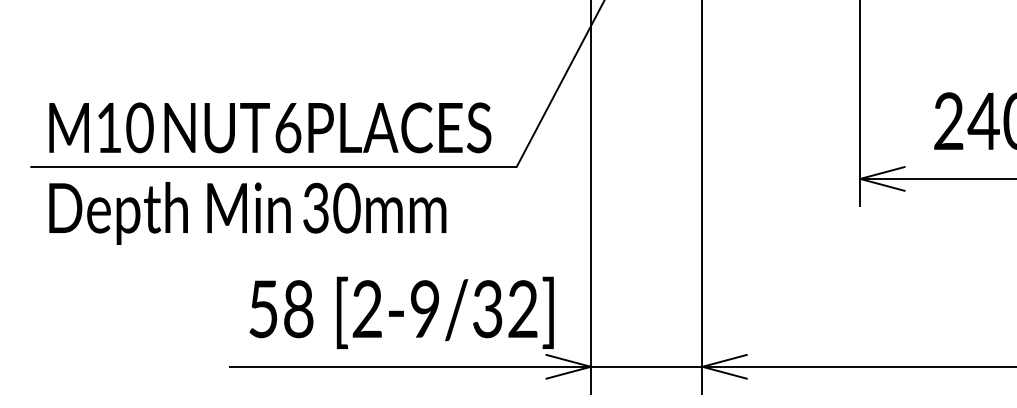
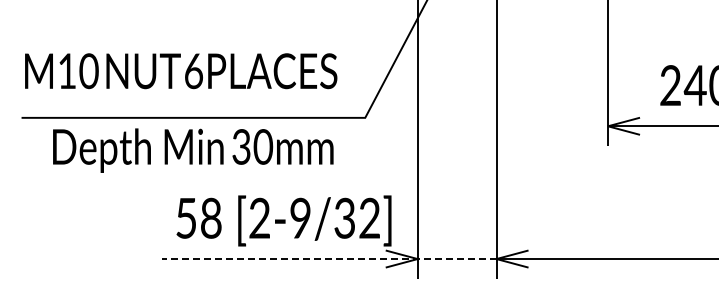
text: (270, 128) -> (181, 71), moved
text: (248, 213) -> (193, 150), moved
line: (464, 367) -> (328, 259), solid -> dashed

